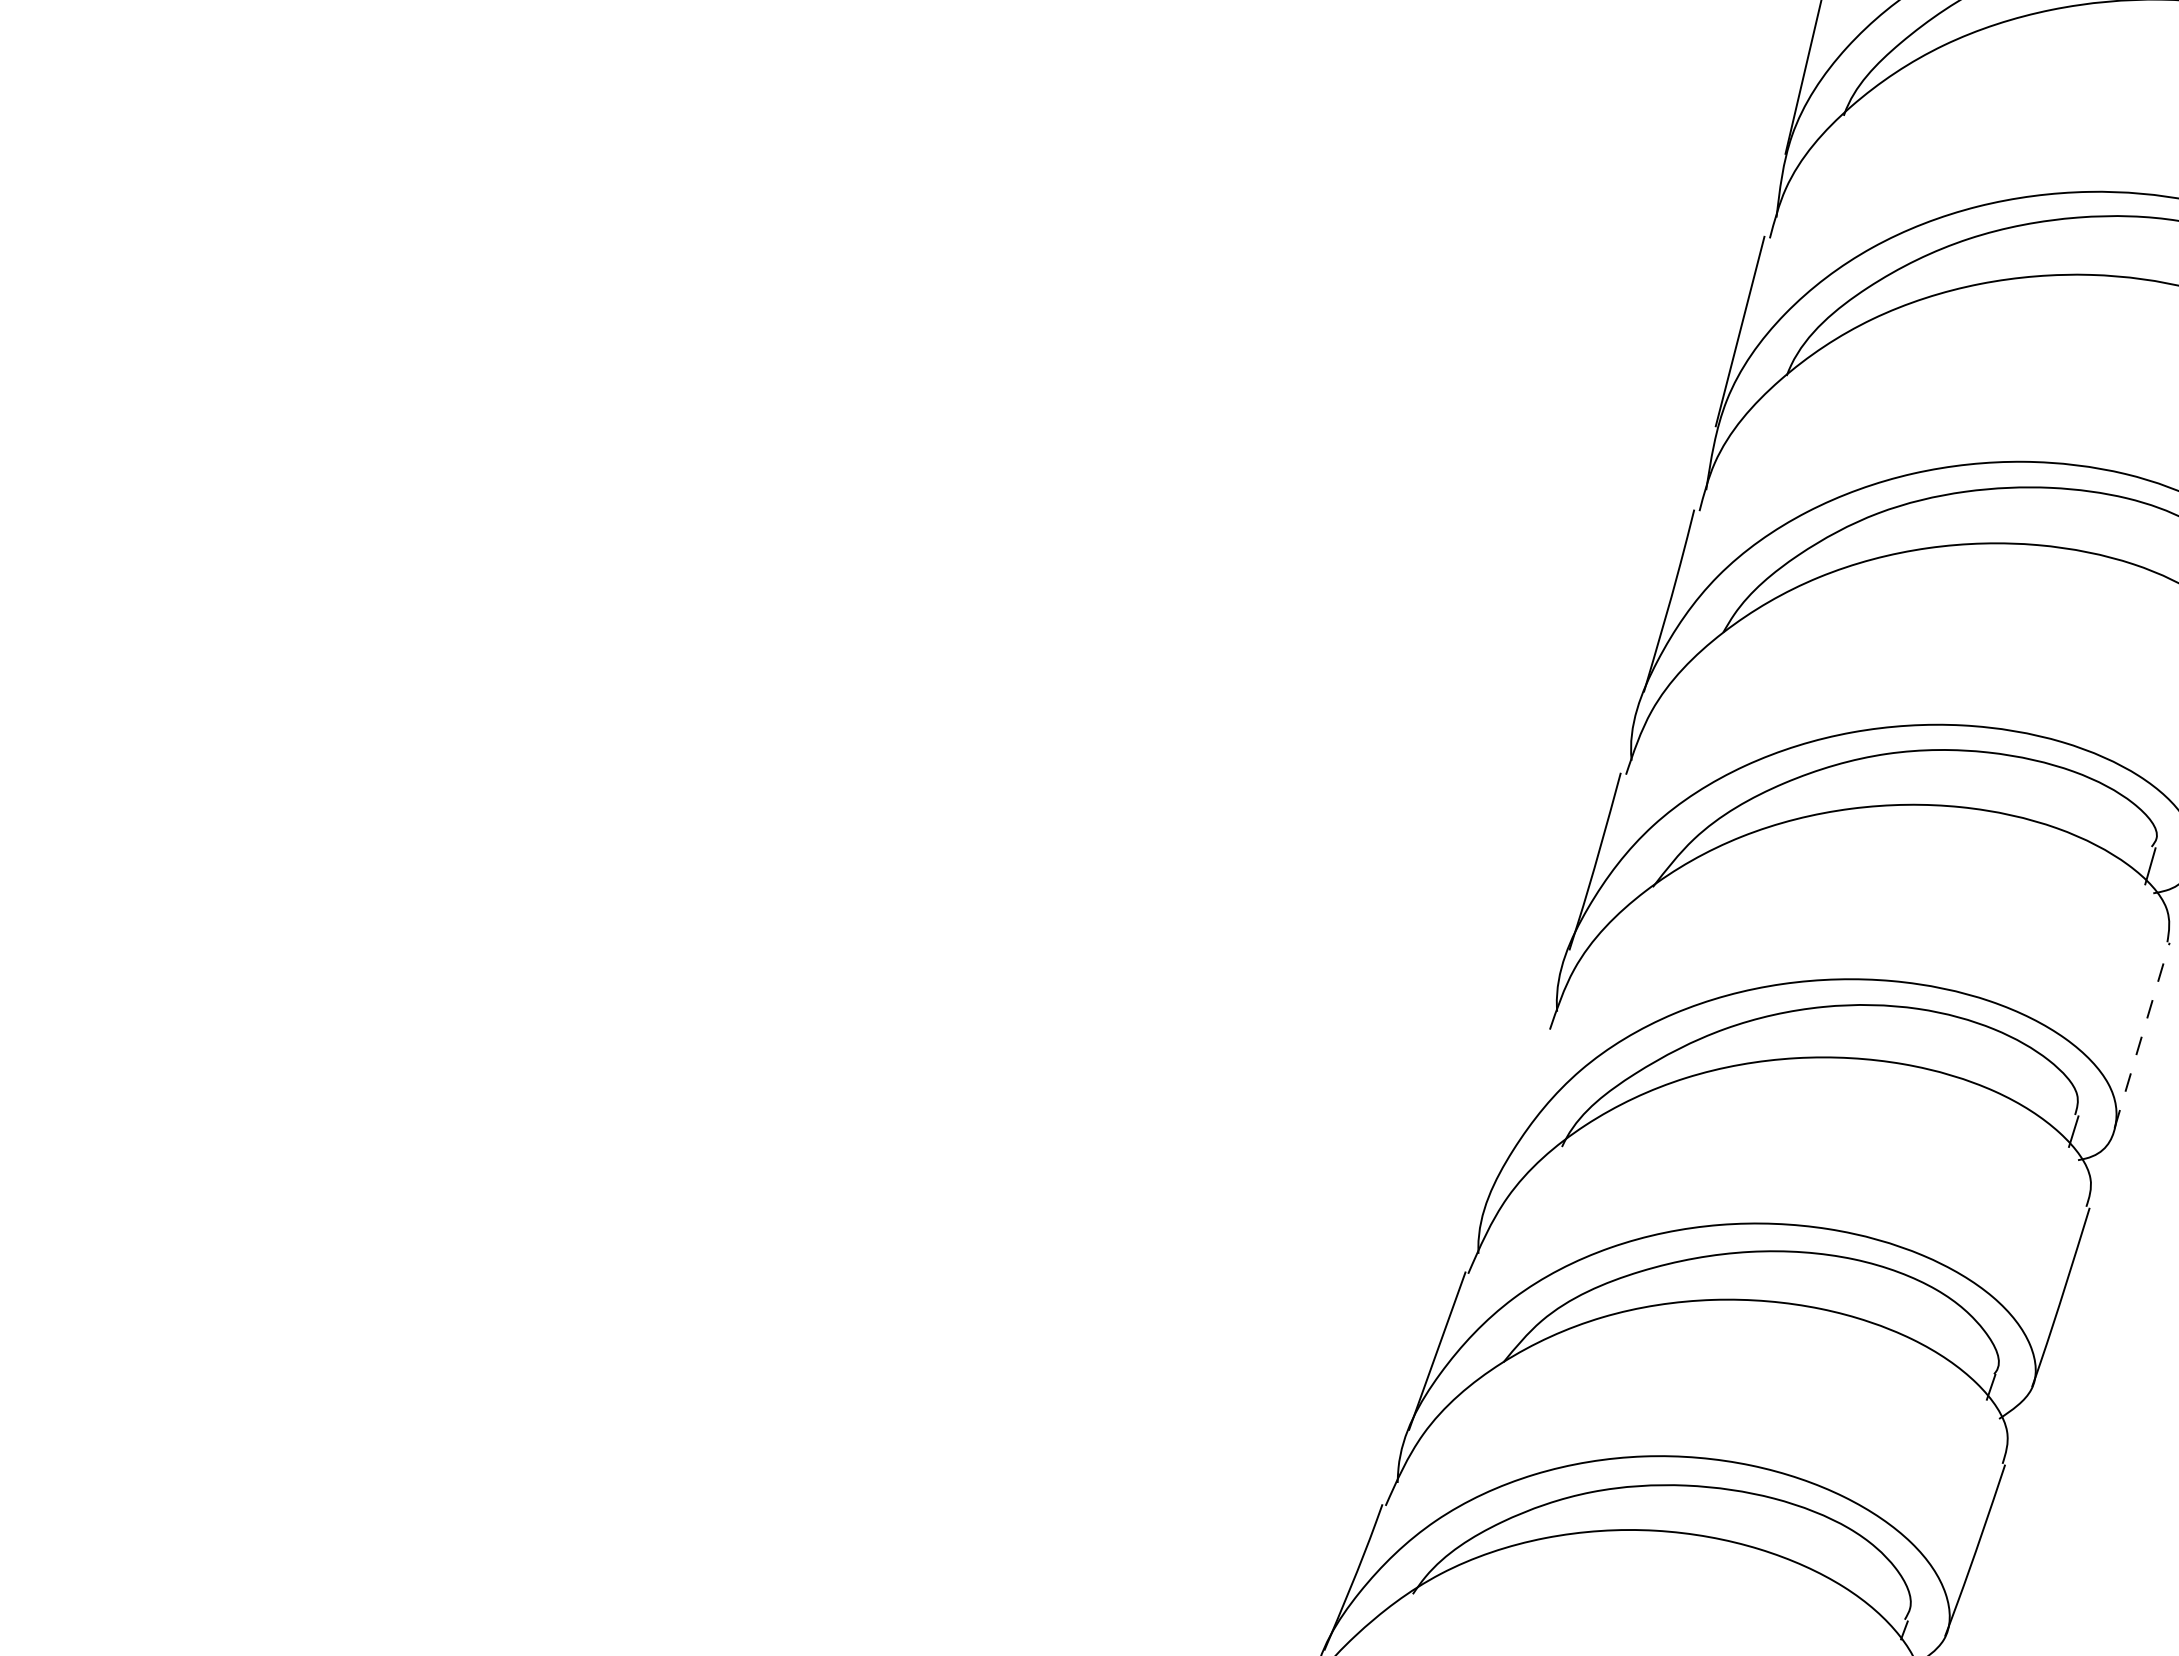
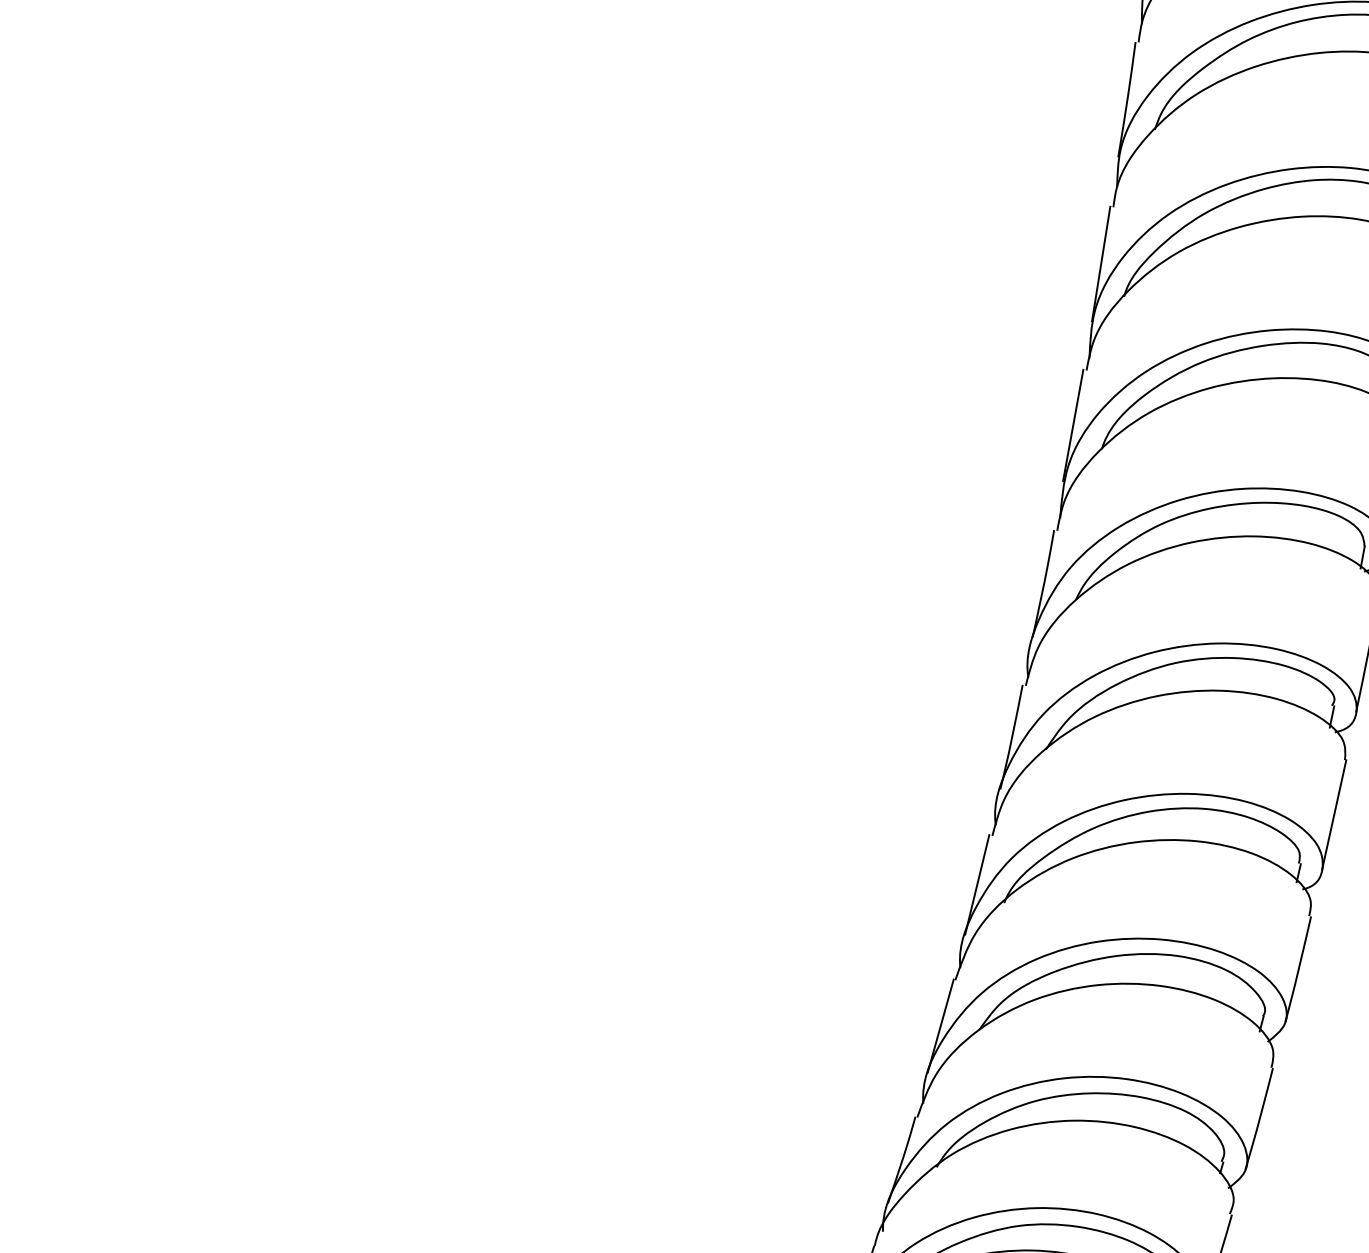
line: (2142, 1034) -> (1334, 814), dashed -> solid
line: (1518, 1111) -> (977, 884), added

